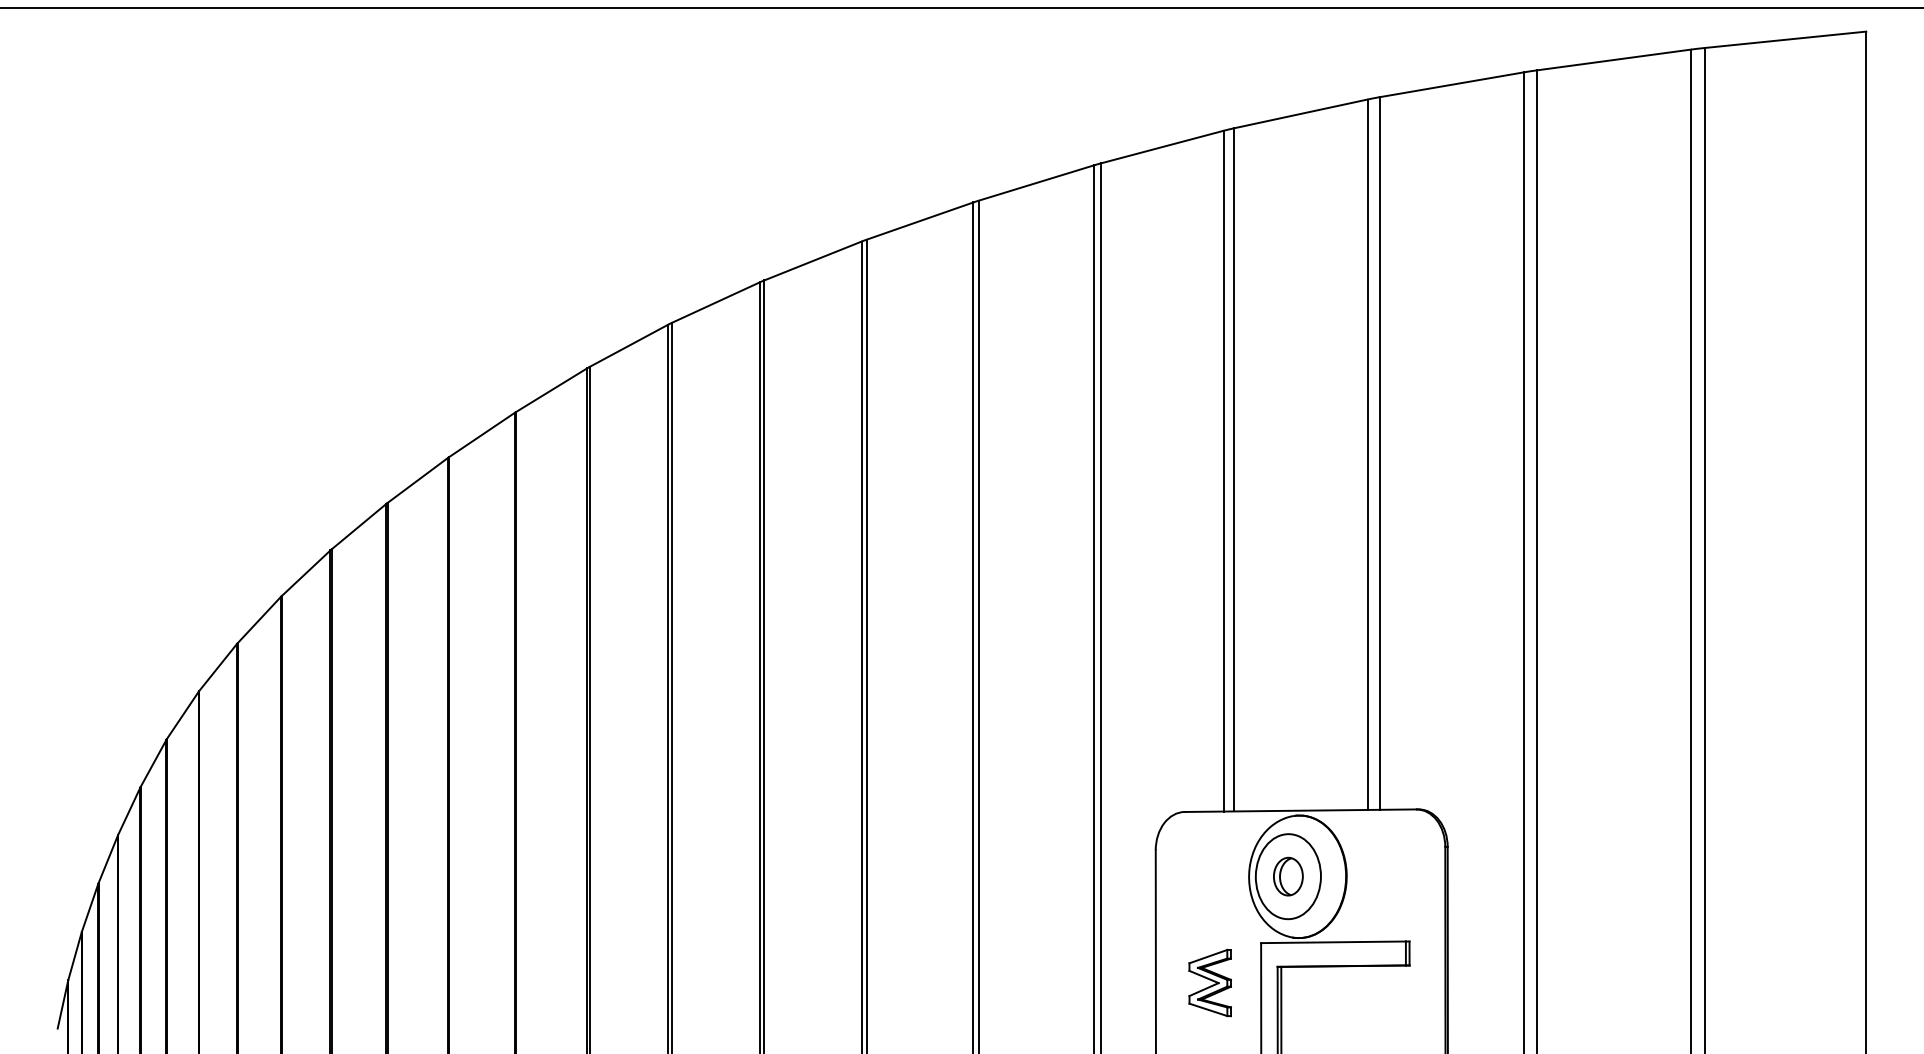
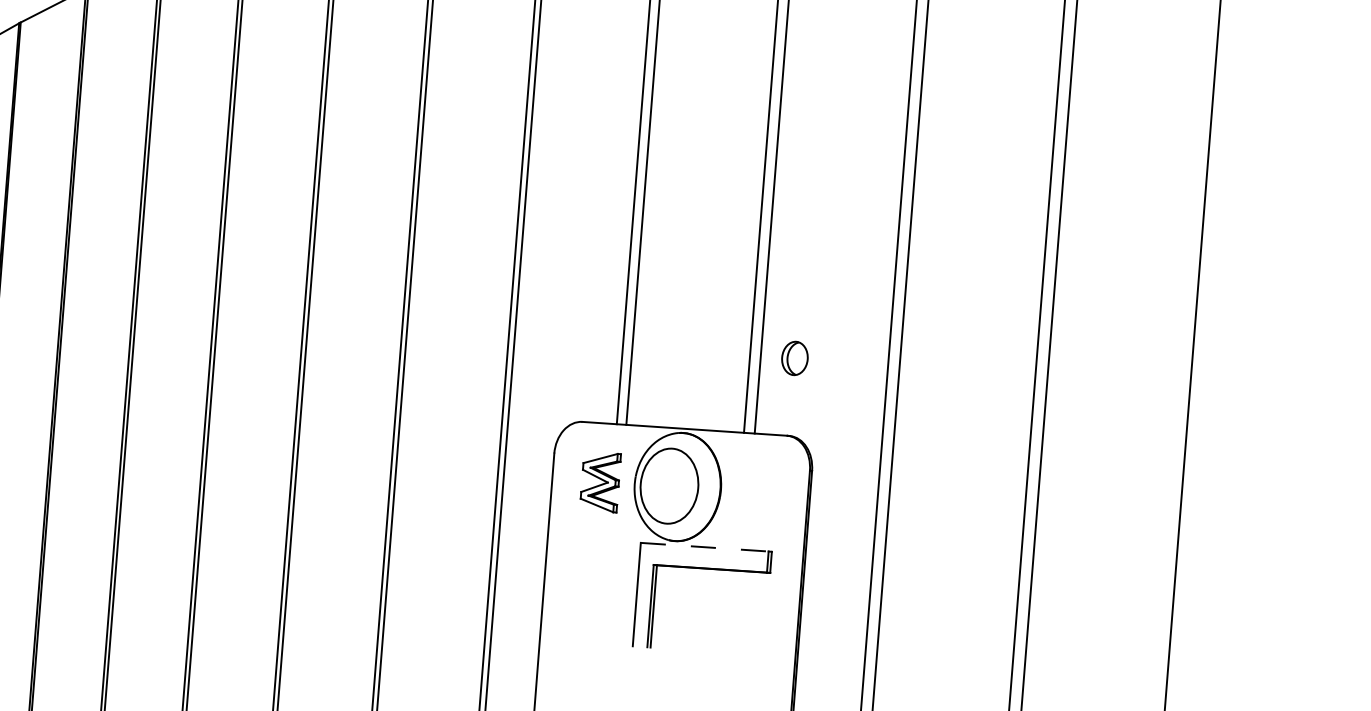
part: (1288, 876) -> (795, 358), moved
line: (1334, 942) -> (705, 547), solid -> dashed
part: (1209, 982) -> (599, 481), moved

